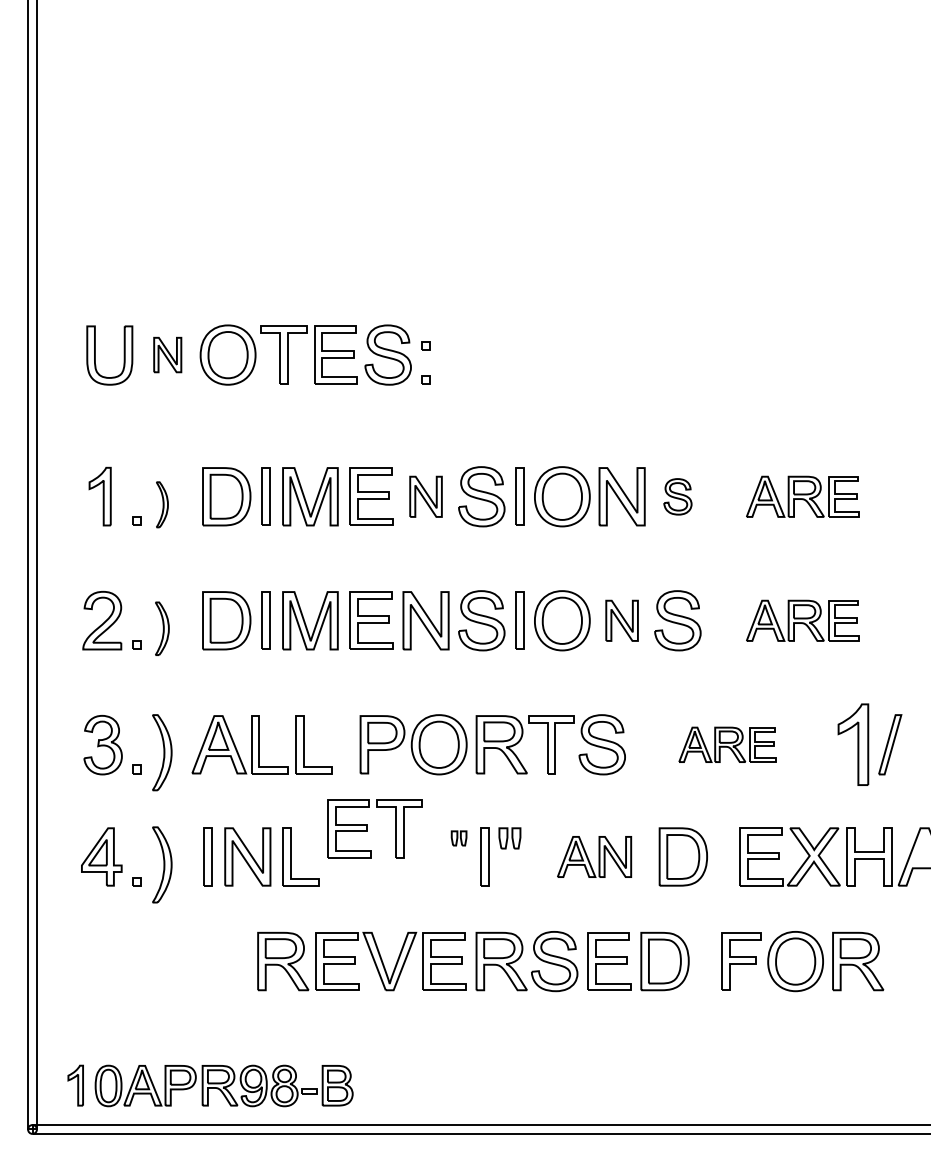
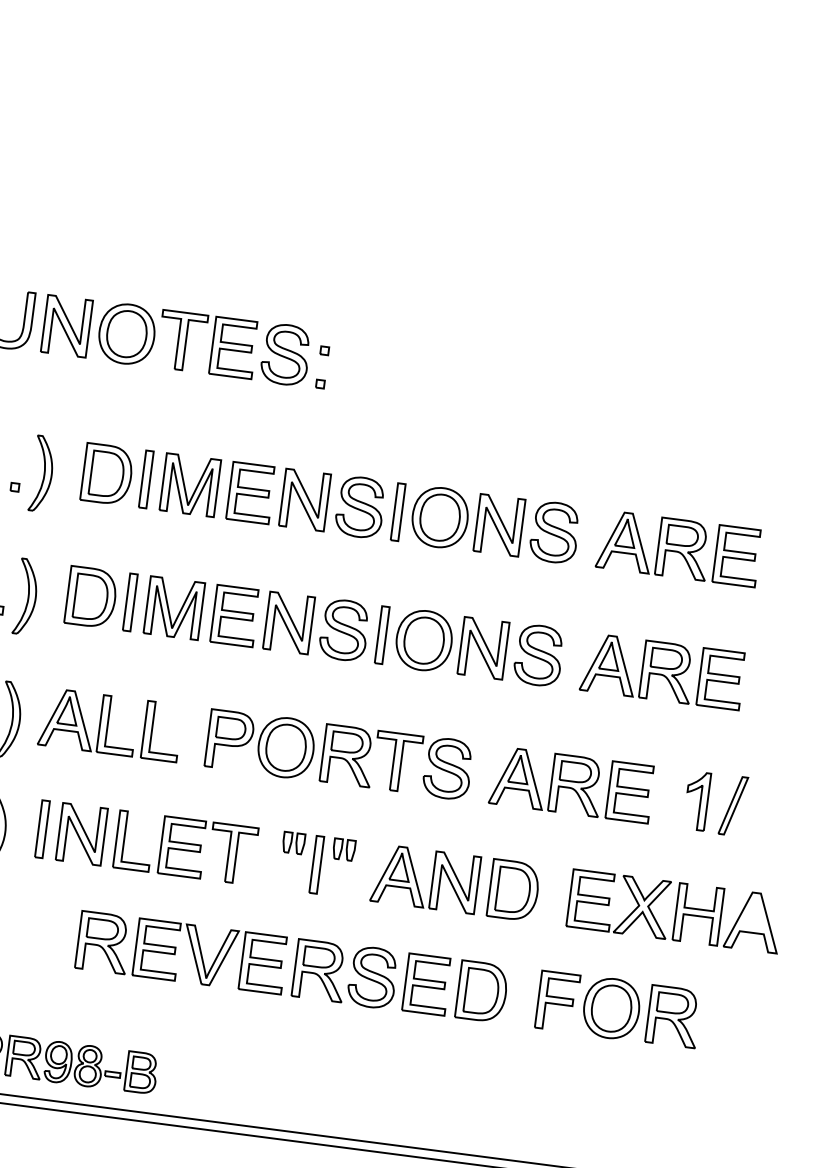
part: (167, 354) -> (66, 325), size x1.67
part: (425, 496) -> (304, 499), size x1.43
part: (677, 496) -> (554, 532), size x1.67
part: (802, 496) -> (678, 548), size x1.43
part: (162, 504) -> (42, 473), size x1.67
part: (621, 620) -> (482, 647), size x1.43
part: (802, 620) -> (662, 671), size x1.43
part: (162, 628) -> (26, 596), size x1.43
part: (727, 744) -> (572, 784), size x1.67
part: (853, 744) -> (696, 800), size x0.71
part: (367, 828) -> (200, 849), moved
part: (458, 838) -> (293, 843), size x1.43
part: (594, 856) -> (425, 878), size x1.43

